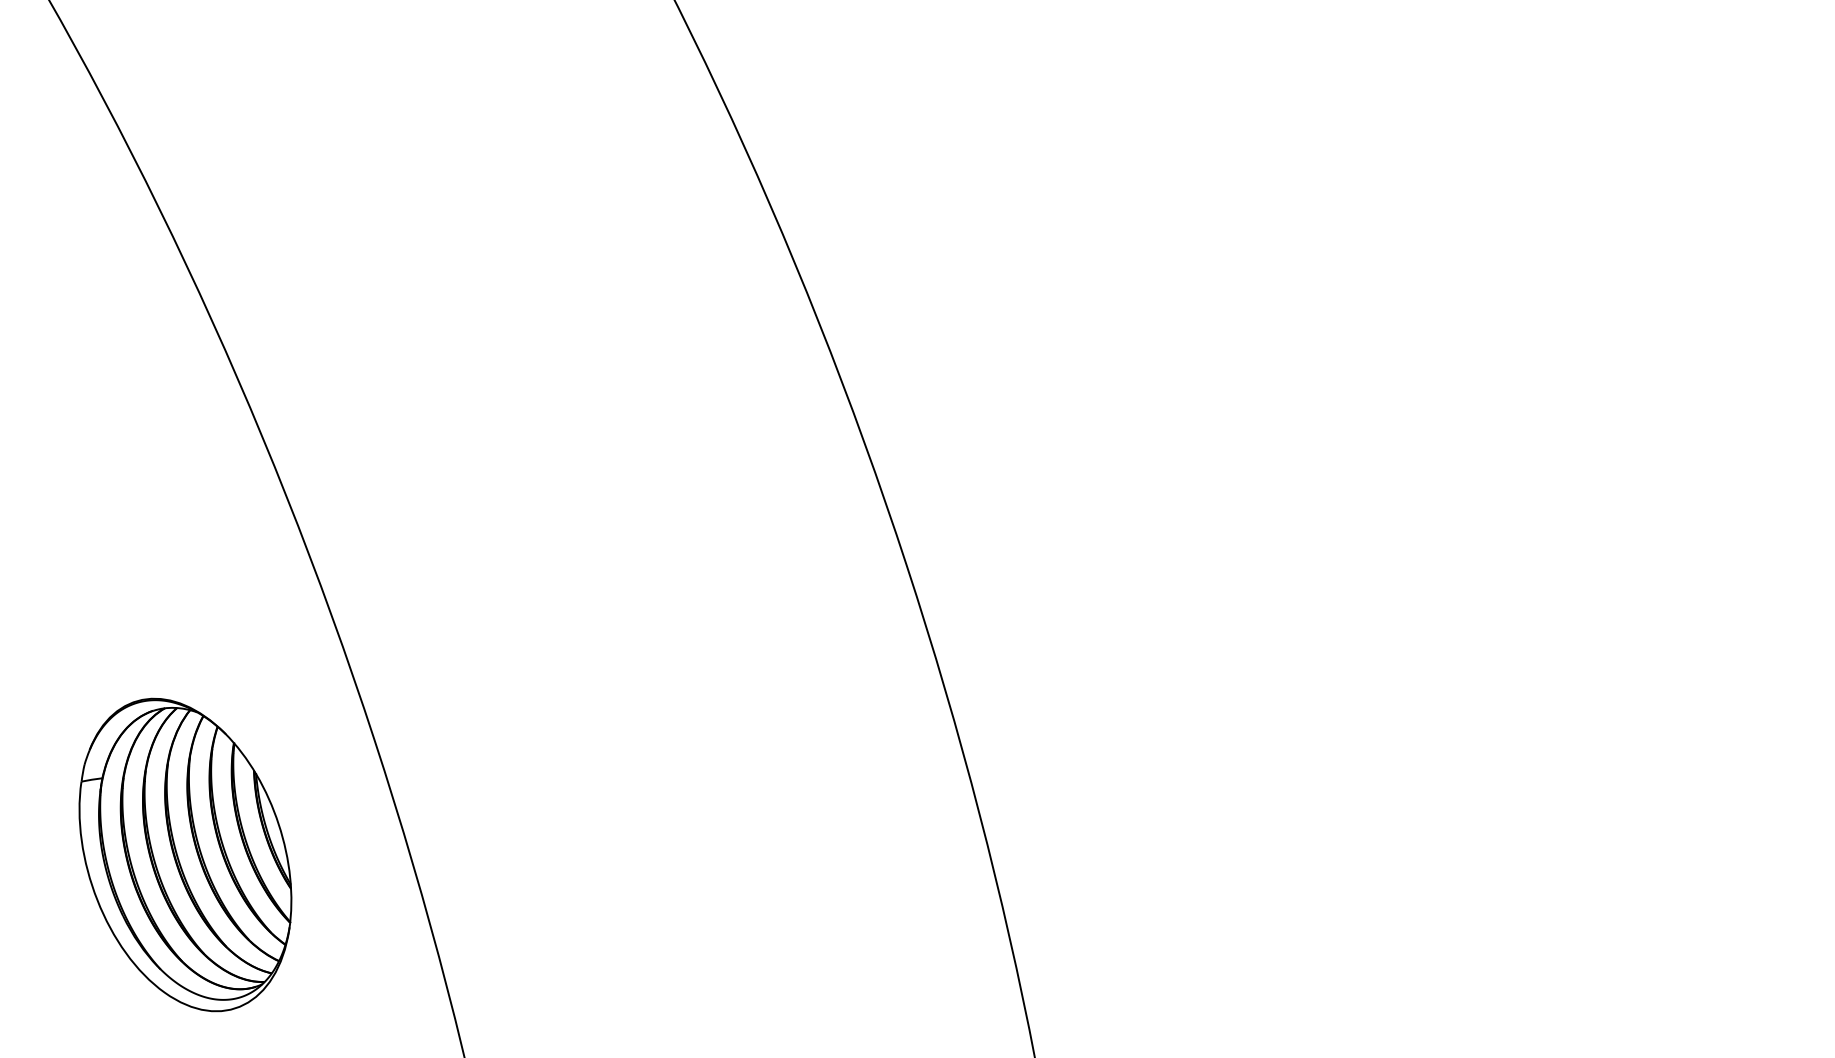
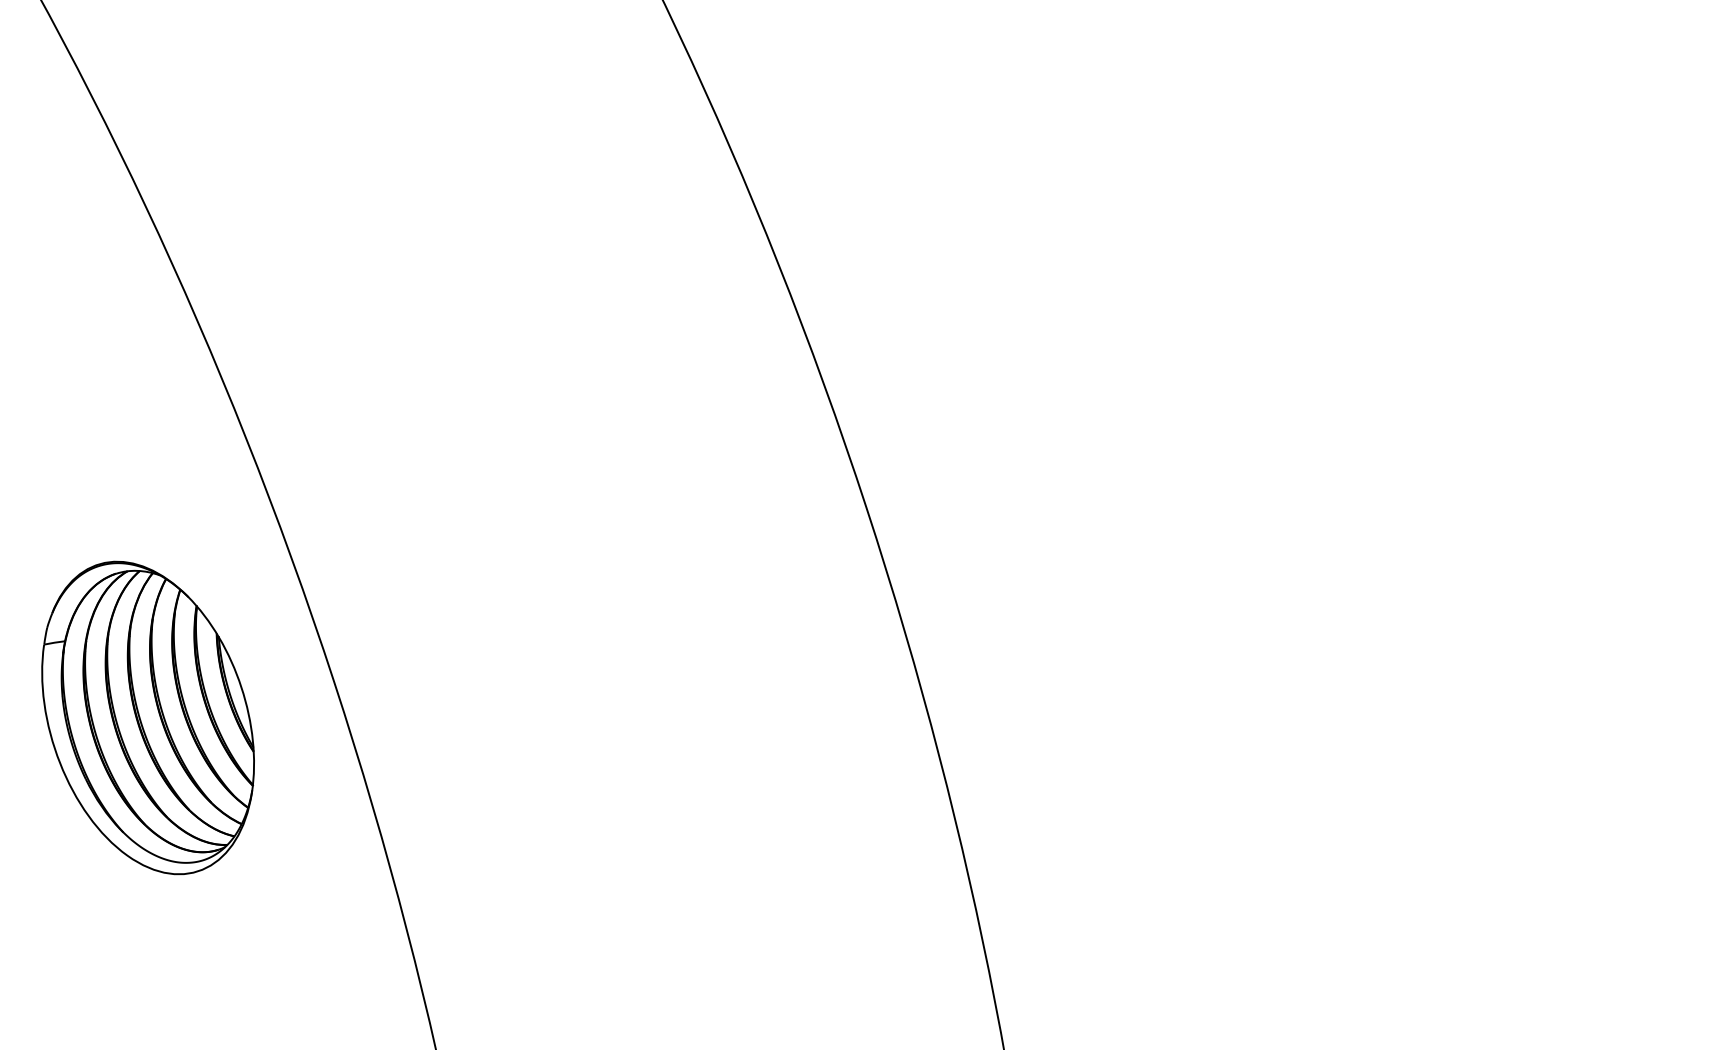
part: (185, 854) -> (148, 717), moved

